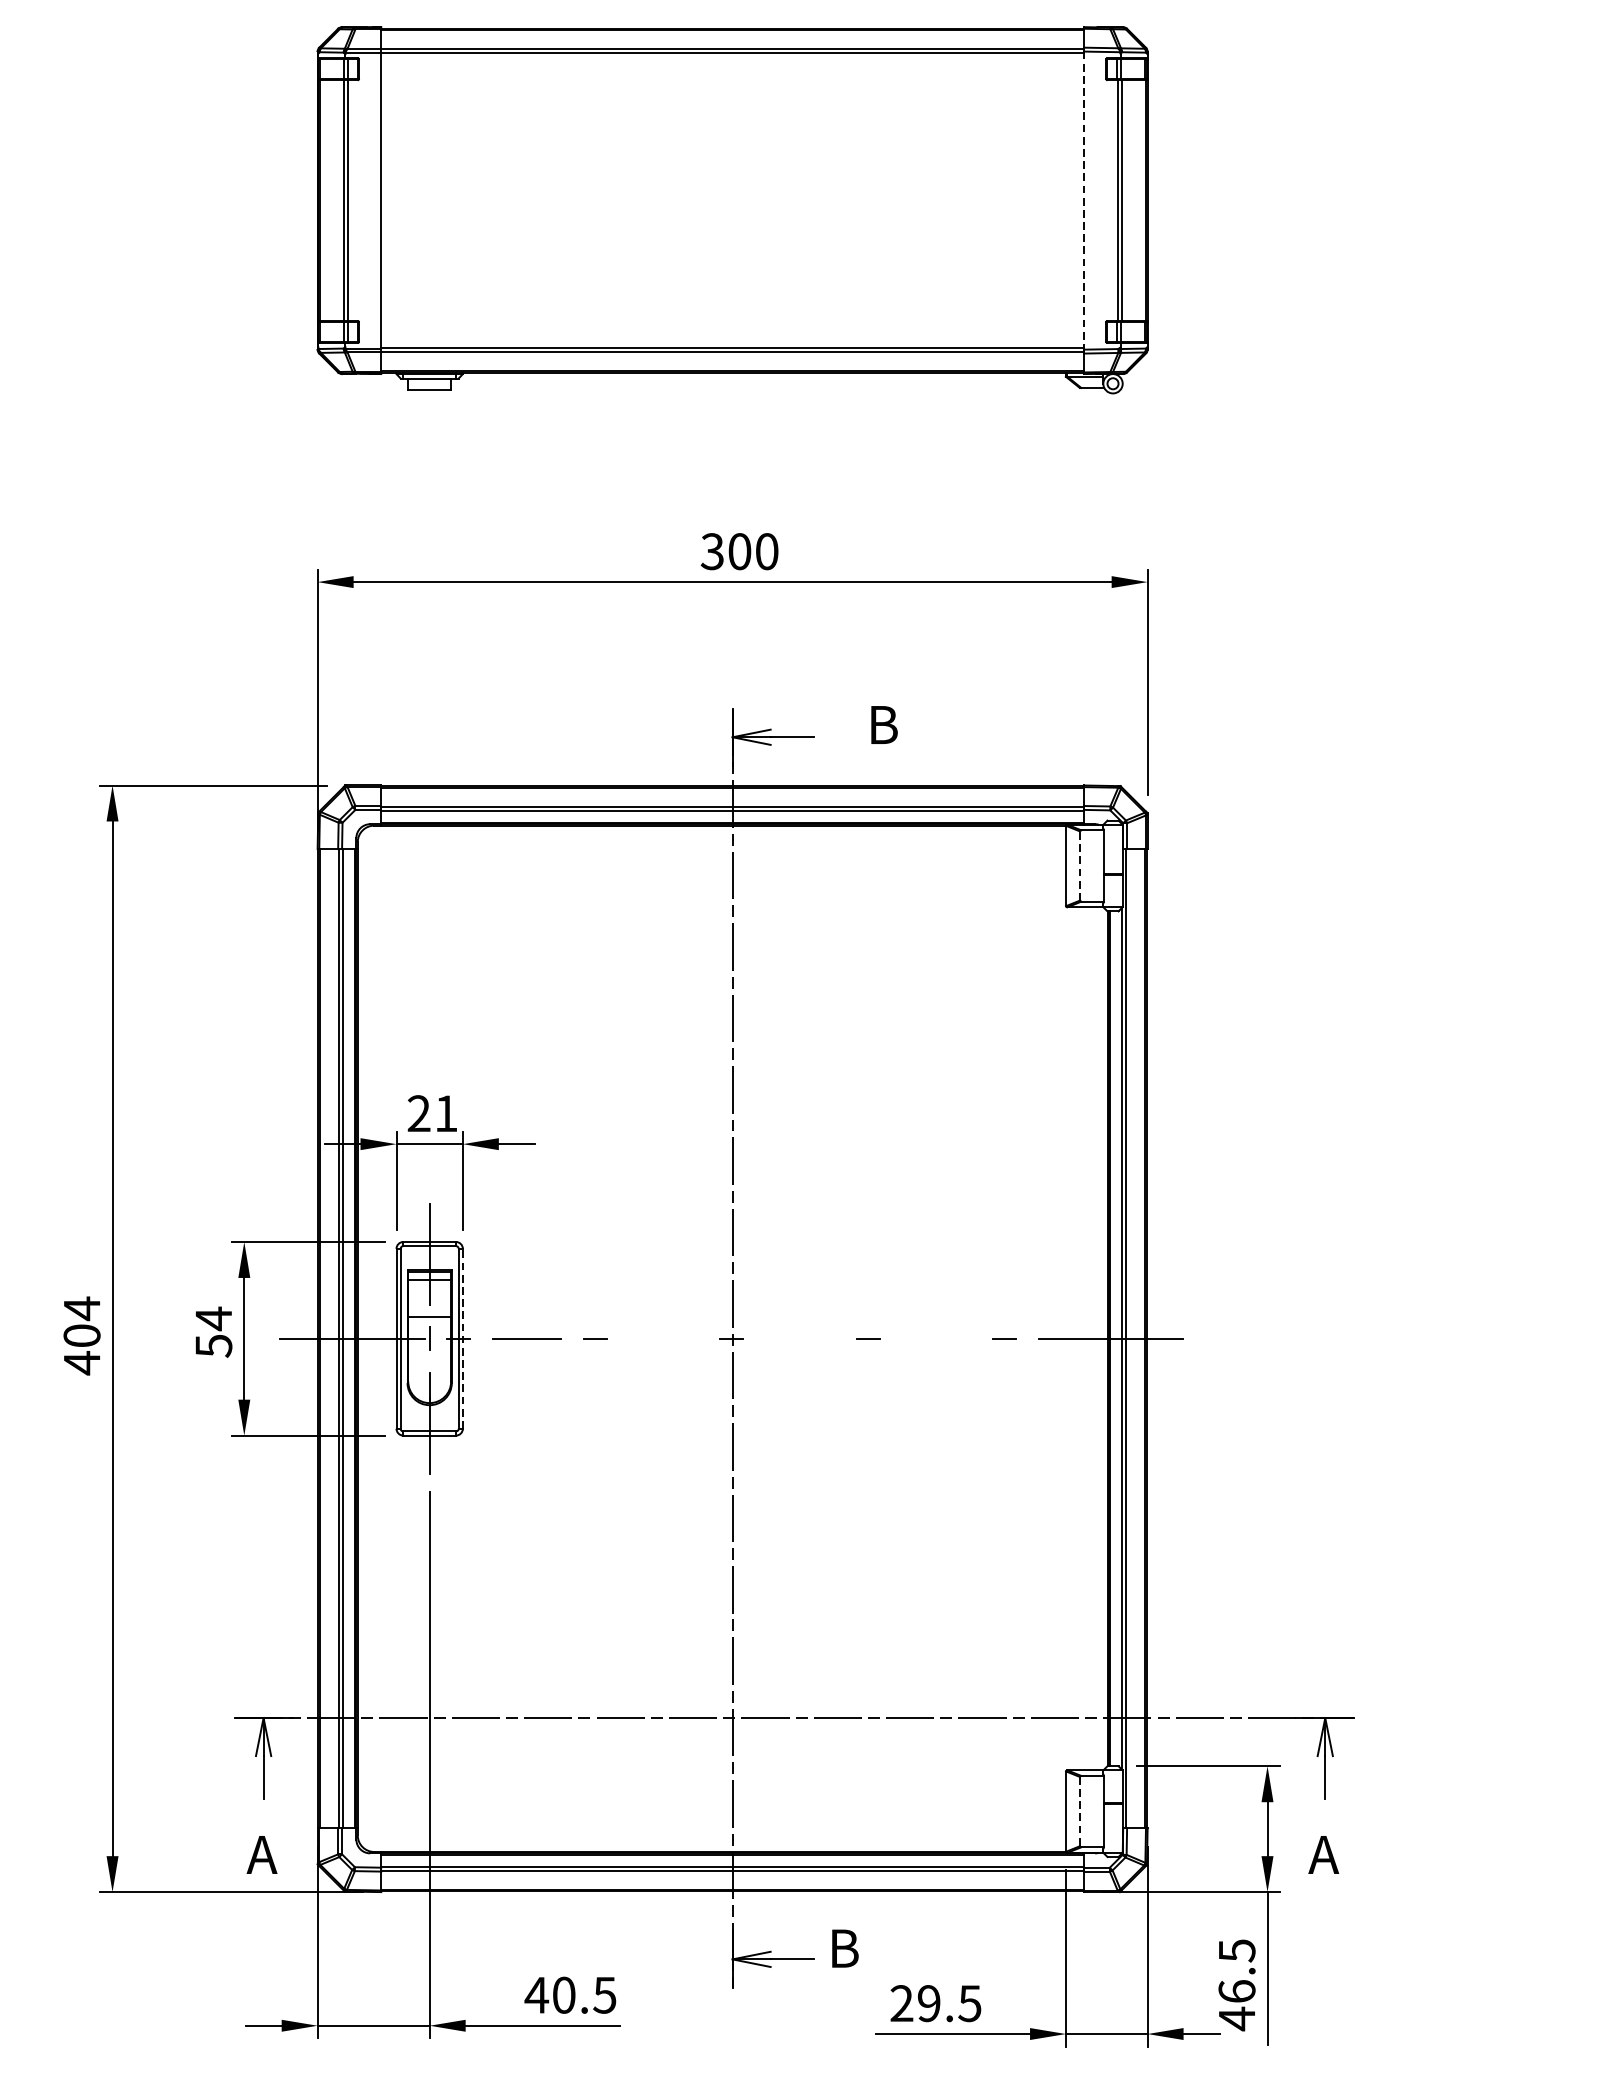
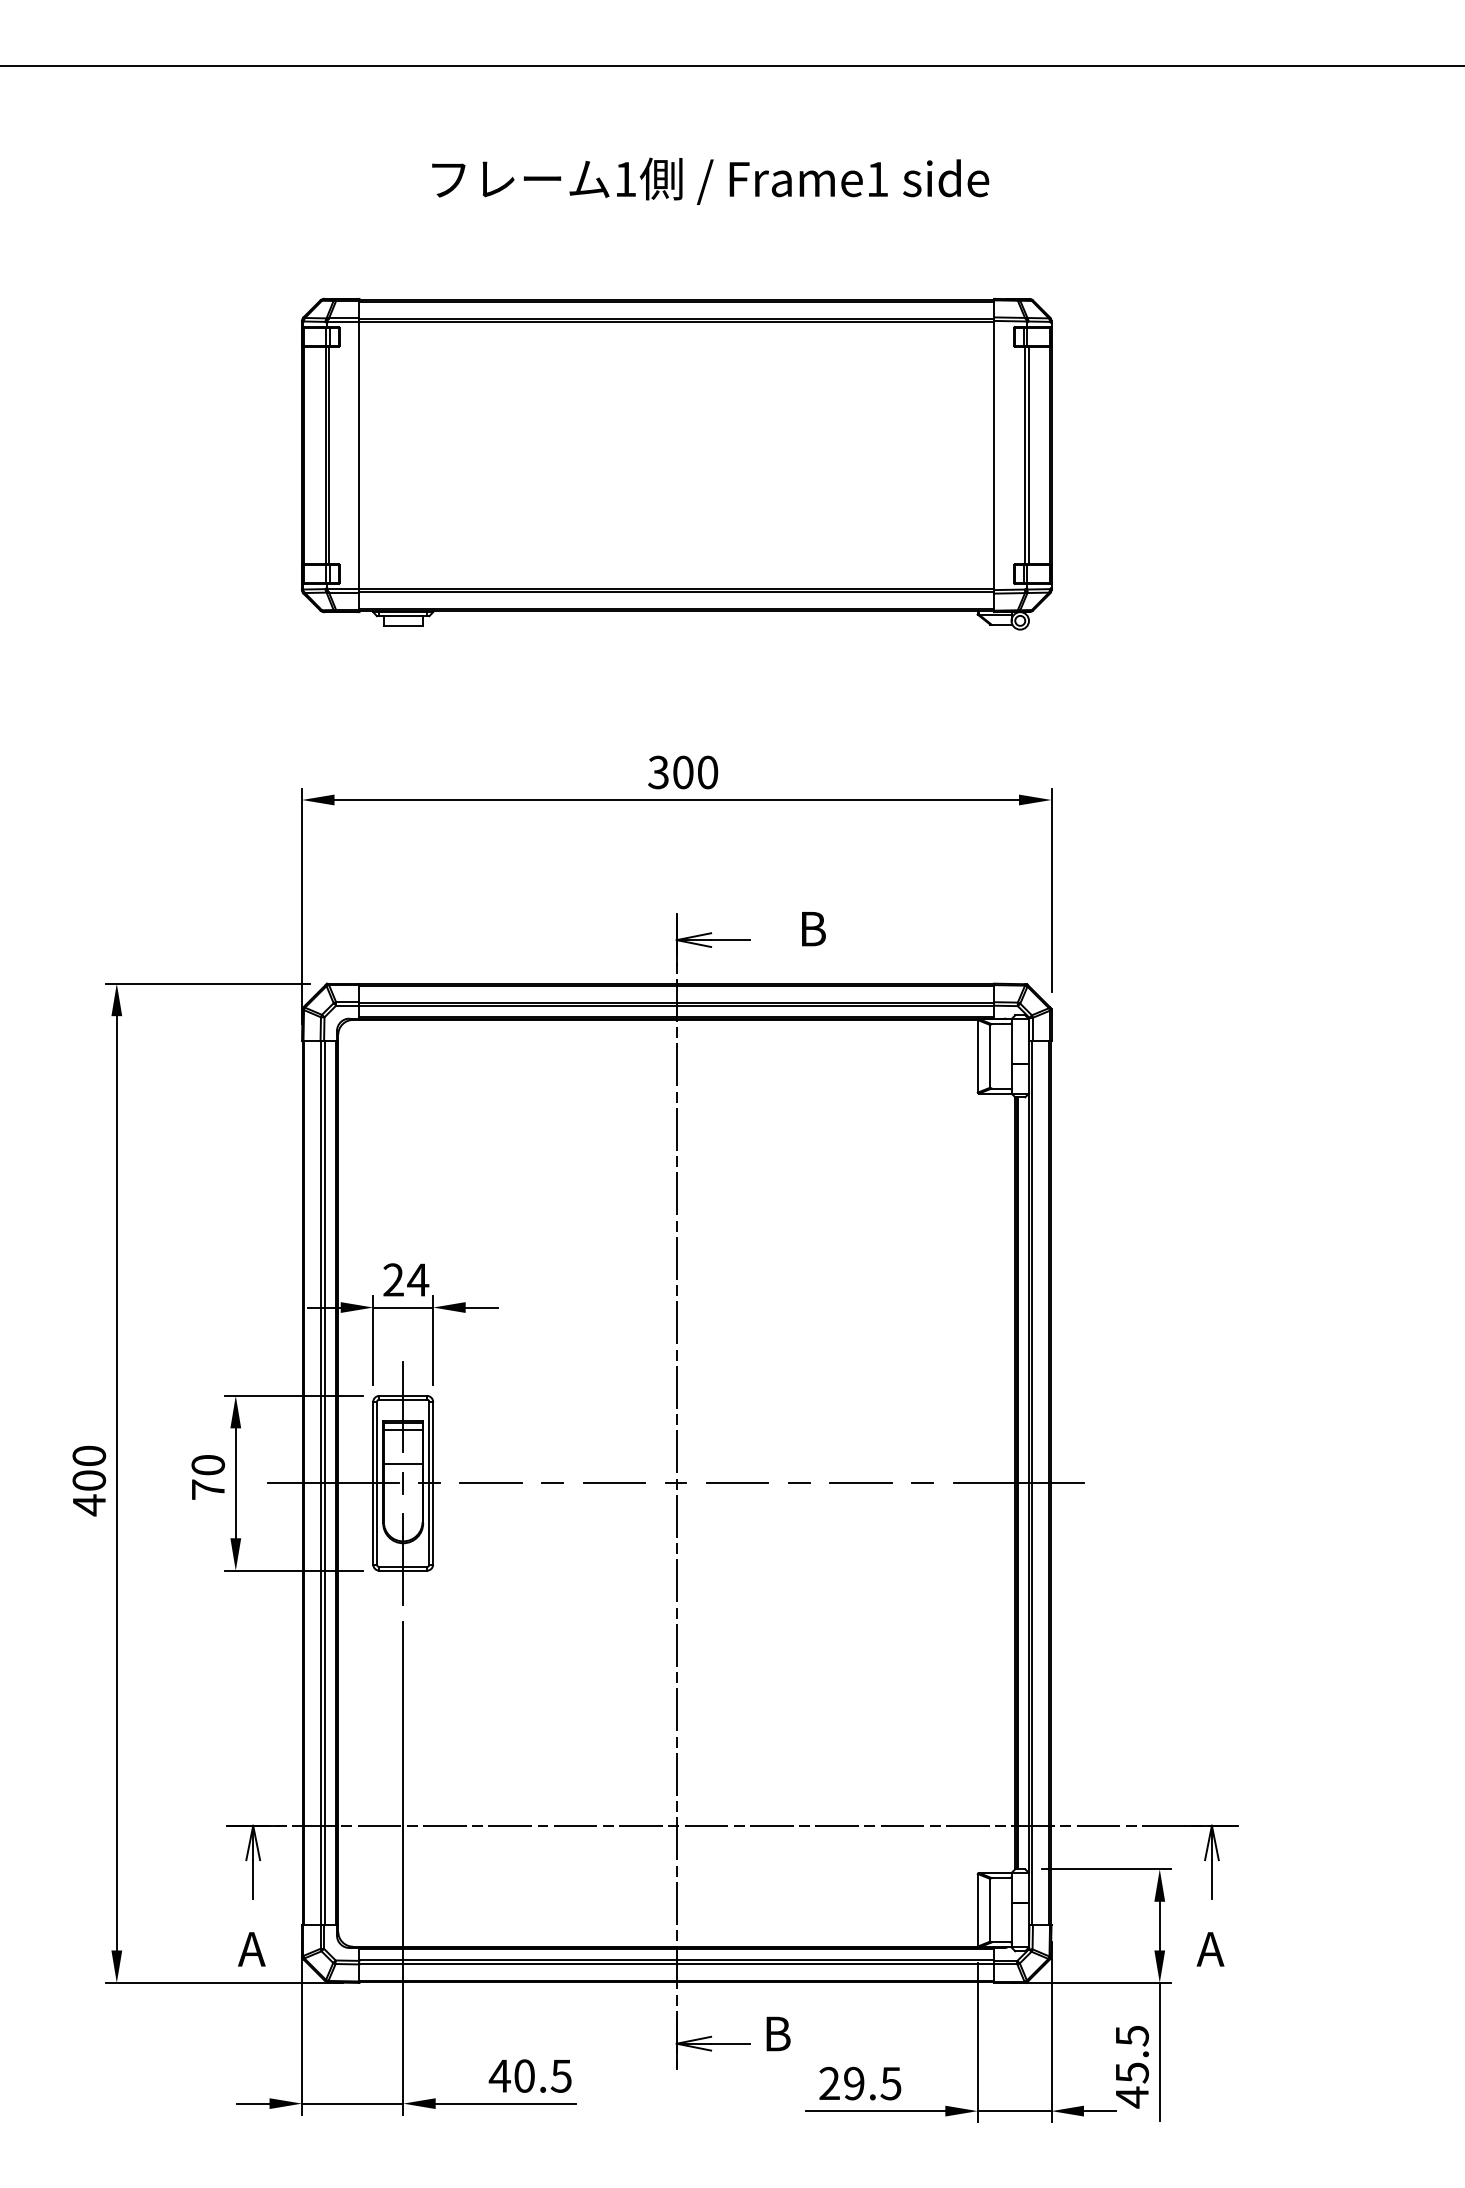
line: (1084, 200) -> (994, 455), dashed -> solid
line: (1080, 865) -> (990, 1055), dashed -> solid
text: (446, 1113) -> (418, 1279), 21 -> 24
text: (82, 1309) -> (89, 1456), 404 -> 400
text: (214, 1332) -> (208, 1477), 54 -> 70
line: (463, 1337) -> (433, 1482), dashed -> solid
line: (663, 1337) -> (614, 1482), added
line: (799, 1339) -> (737, 1483), added
line: (936, 1339) -> (860, 1483), added
line: (1080, 1811) -> (990, 1910), dashed -> solid
text: (1237, 1991) -> (1132, 2072), 46.5 -> 45.5

